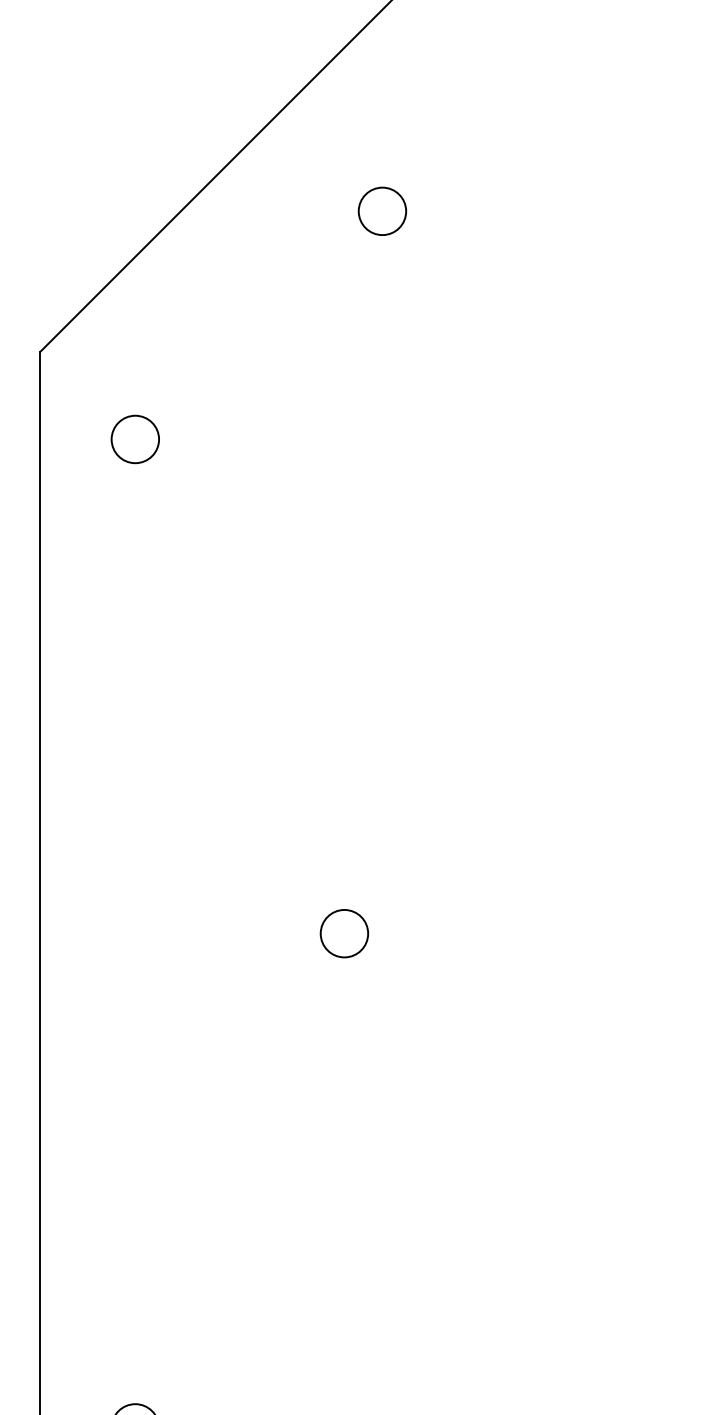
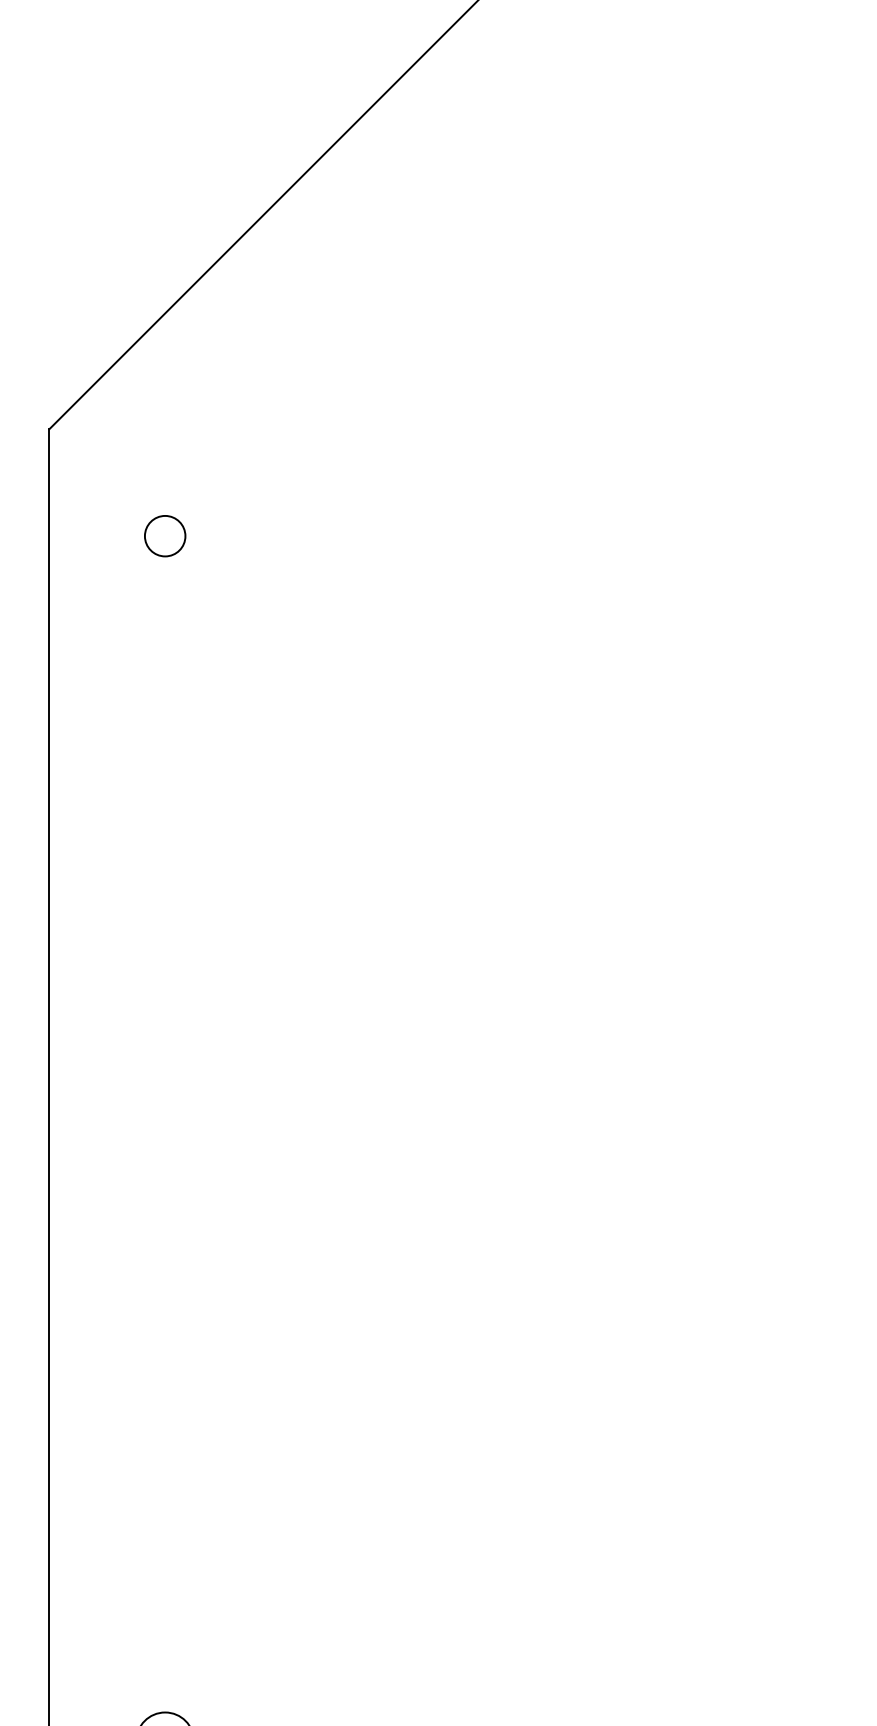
circle: (382, 210) -> (466, 257), removed
circle: (135, 439) -> (165, 536), size x0.7
circle: (343, 933) -> (419, 1138), removed

